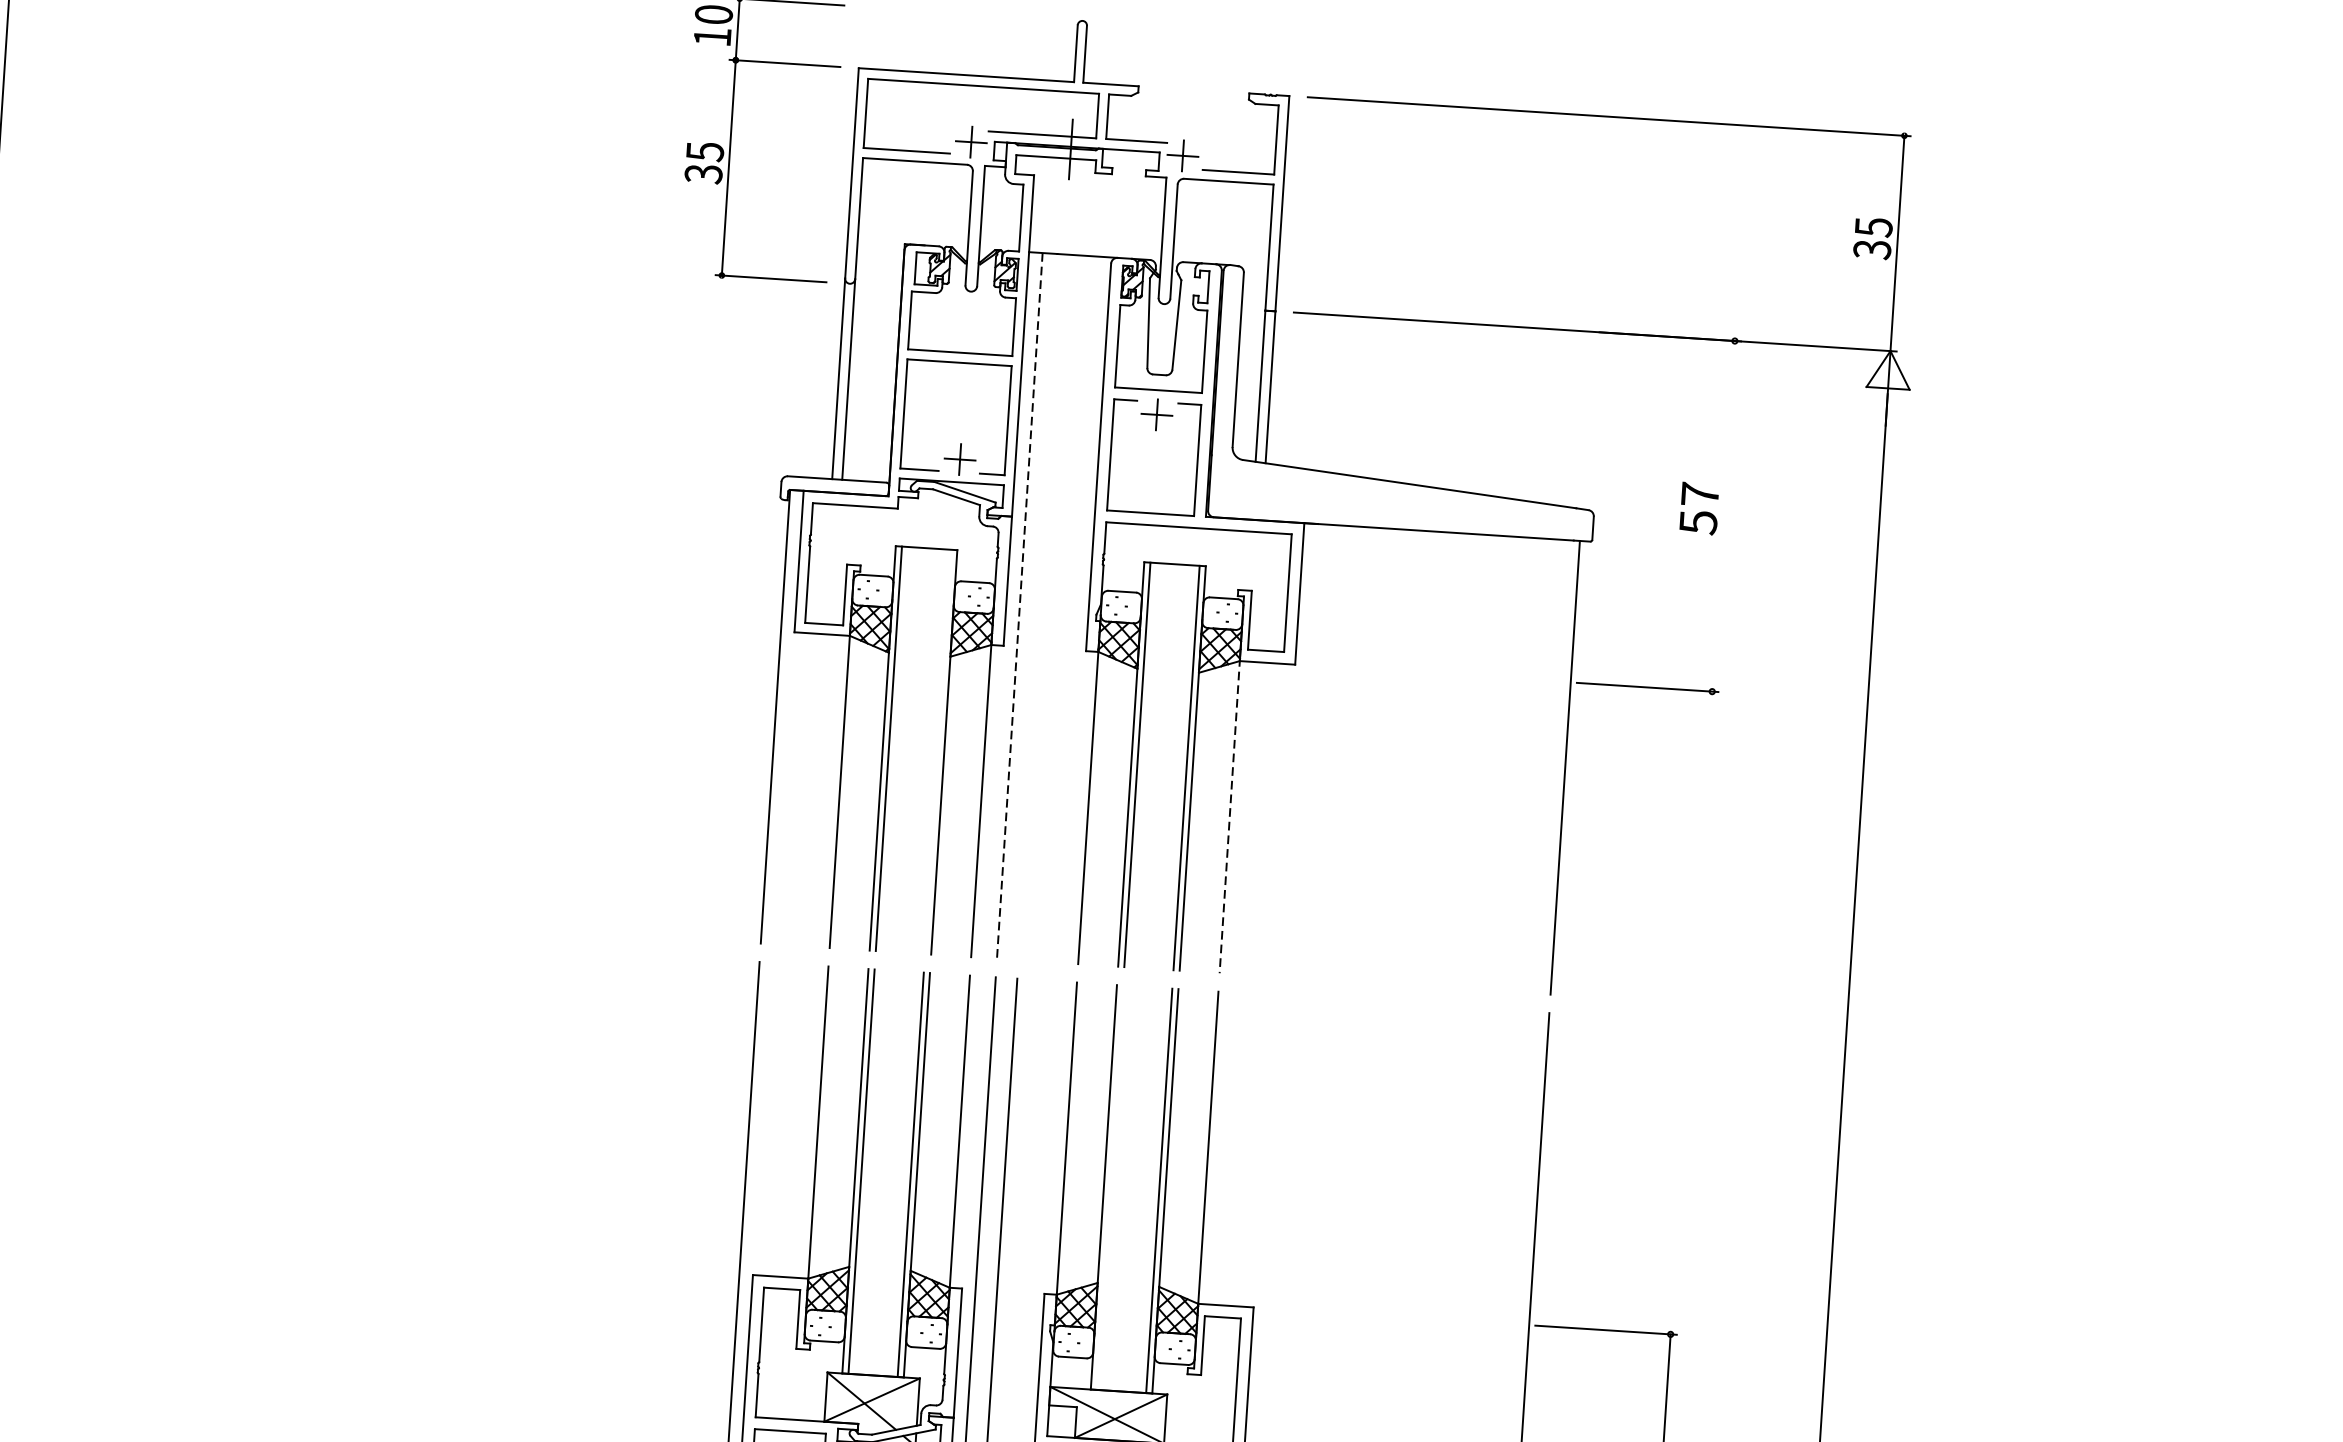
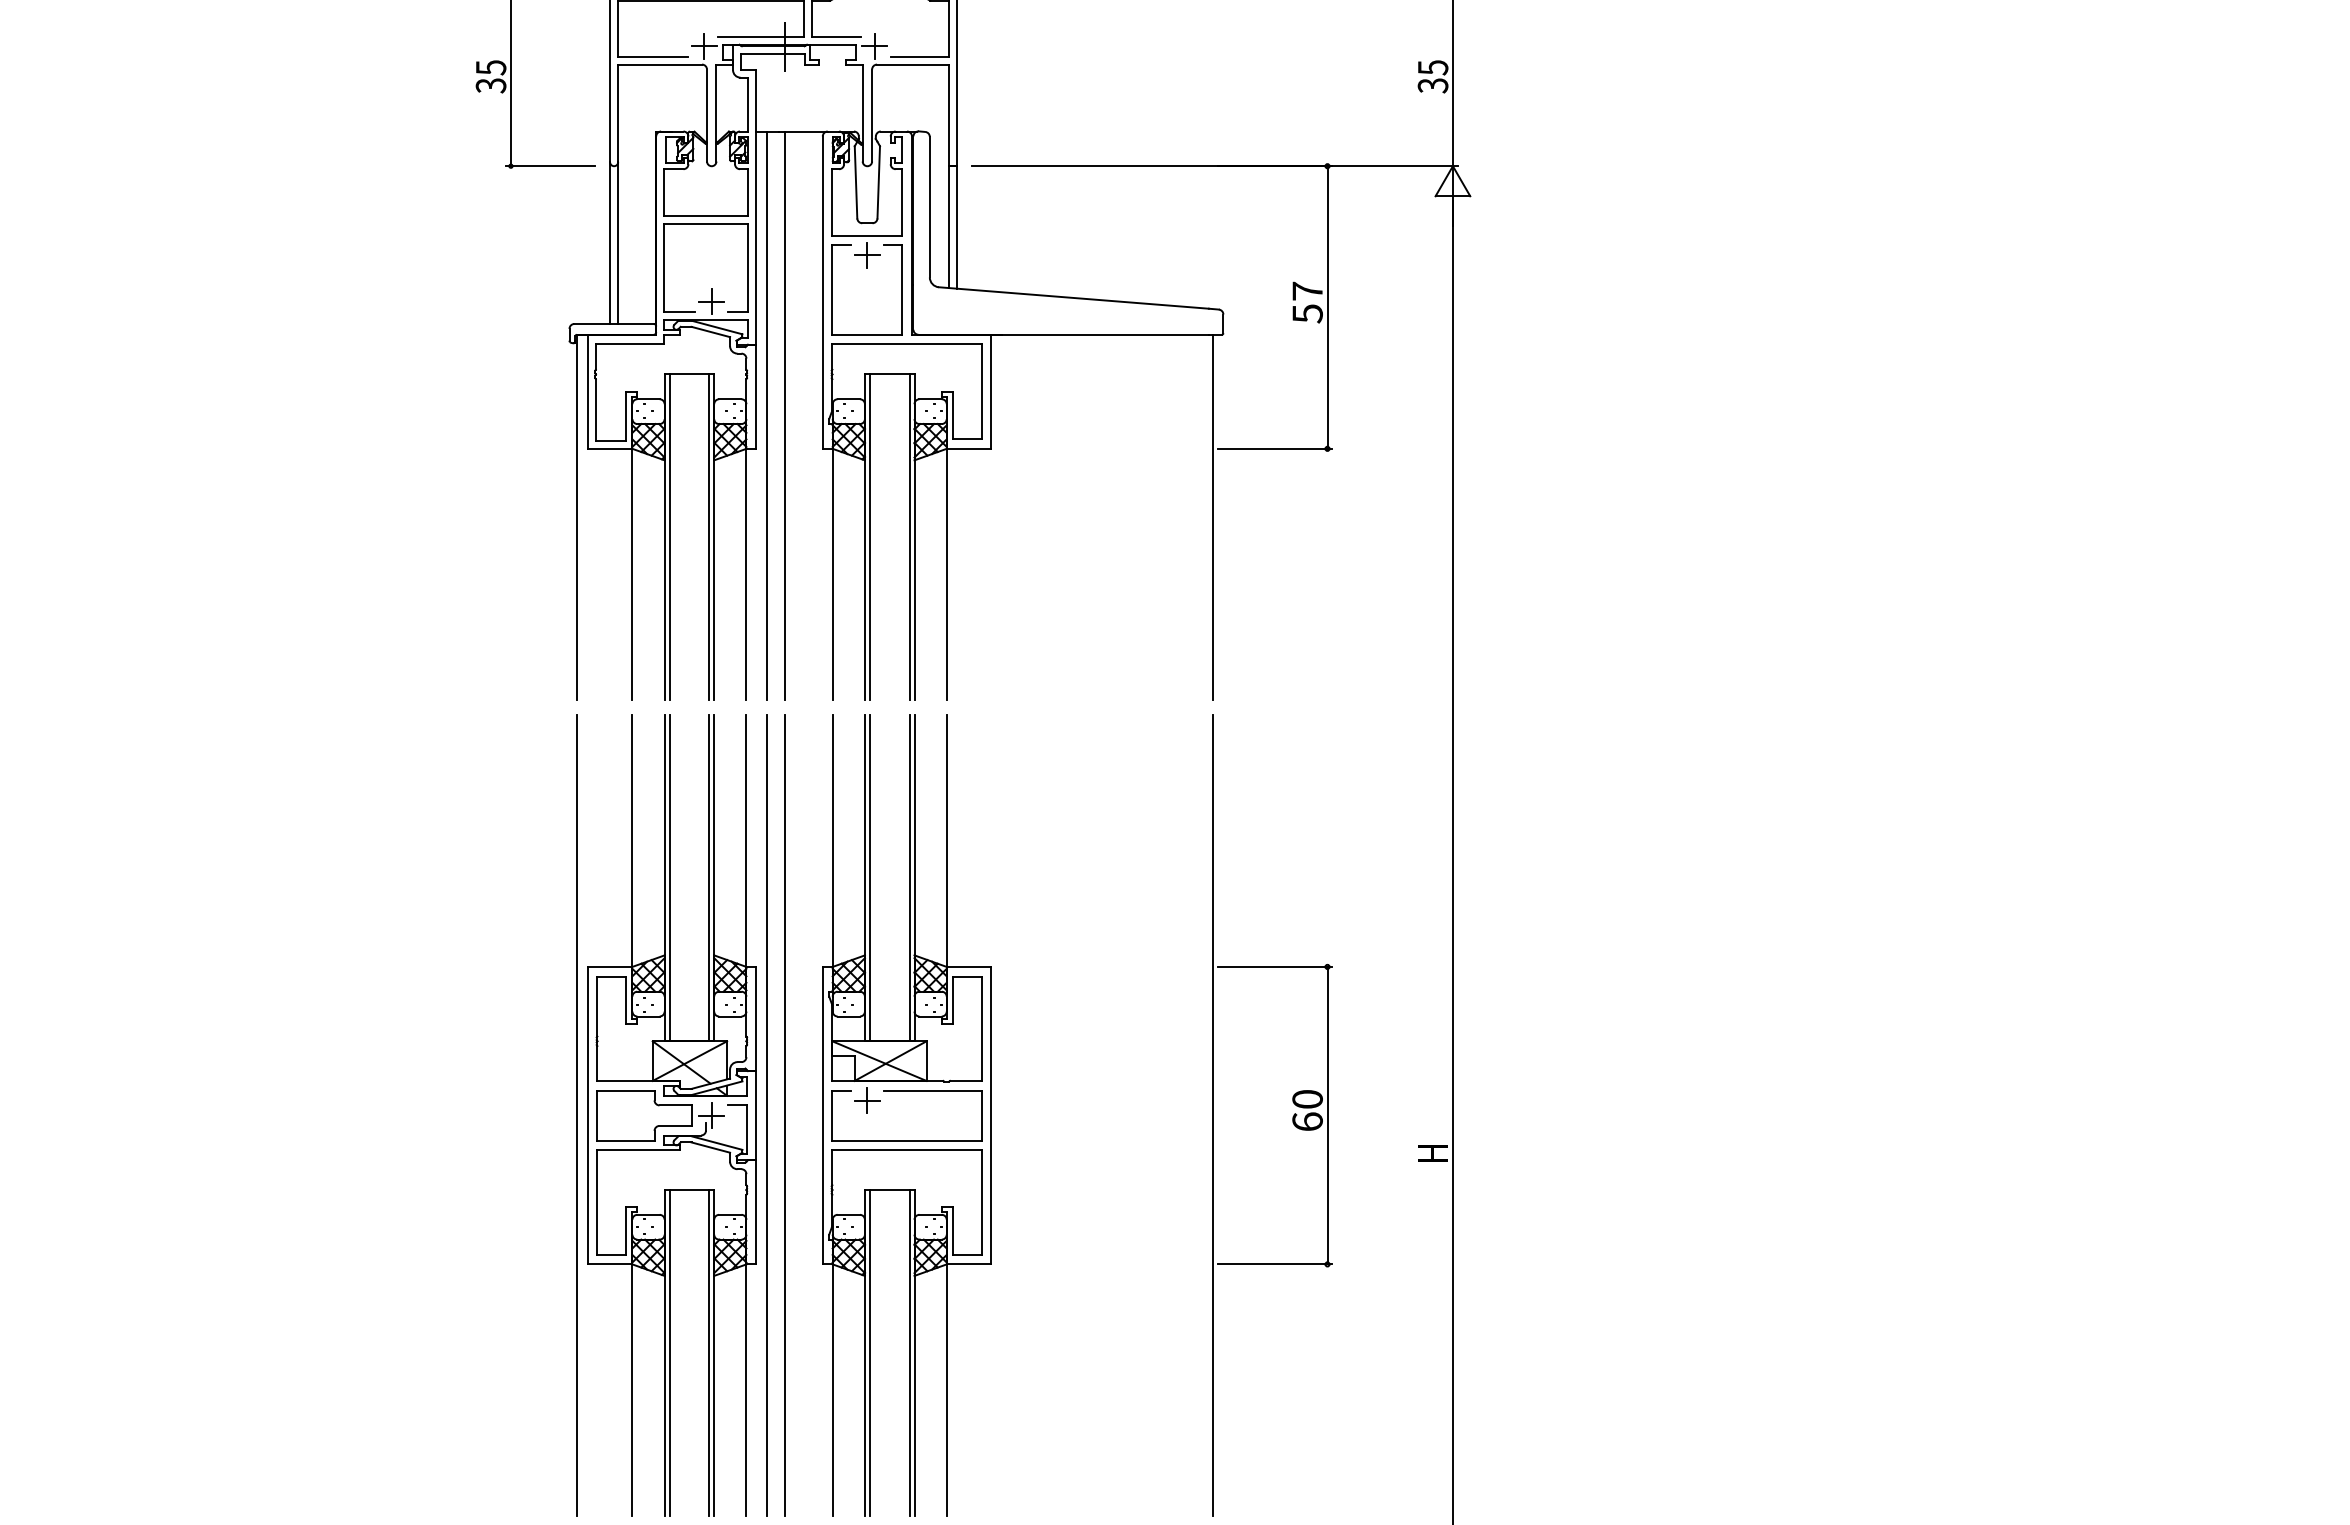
line: (1723, 516) -> (1327, 307), added
line: (1020, 606) -> (767, 416), dashed -> solid
line: (1041, 606) -> (784, 415), added
line: (938, 752) -> (709, 537), added
line: (1229, 815) -> (946, 573), dashed -> solid
line: (1109, 1187) -> (869, 878), added

